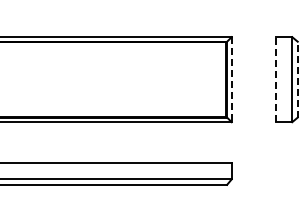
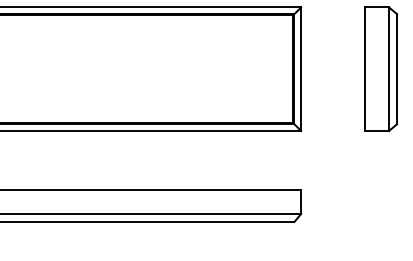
line: (231, 79) -> (300, 68), dashed -> solid
line: (275, 79) -> (364, 68), dashed -> solid
line: (297, 79) -> (396, 68), dashed -> solid

